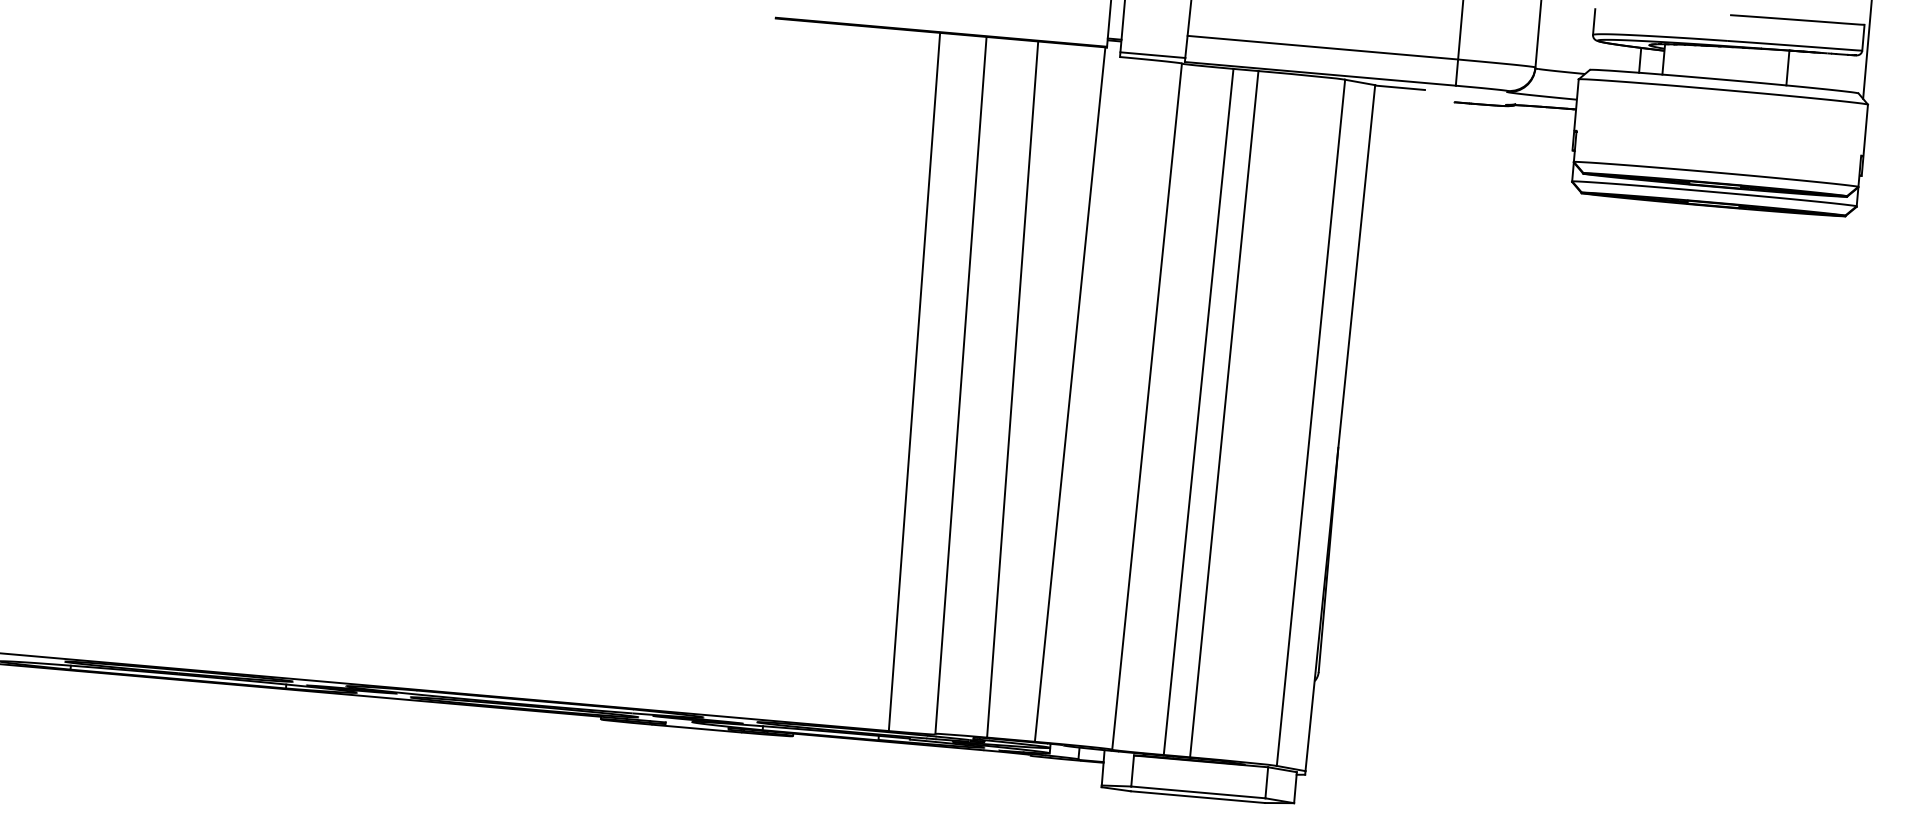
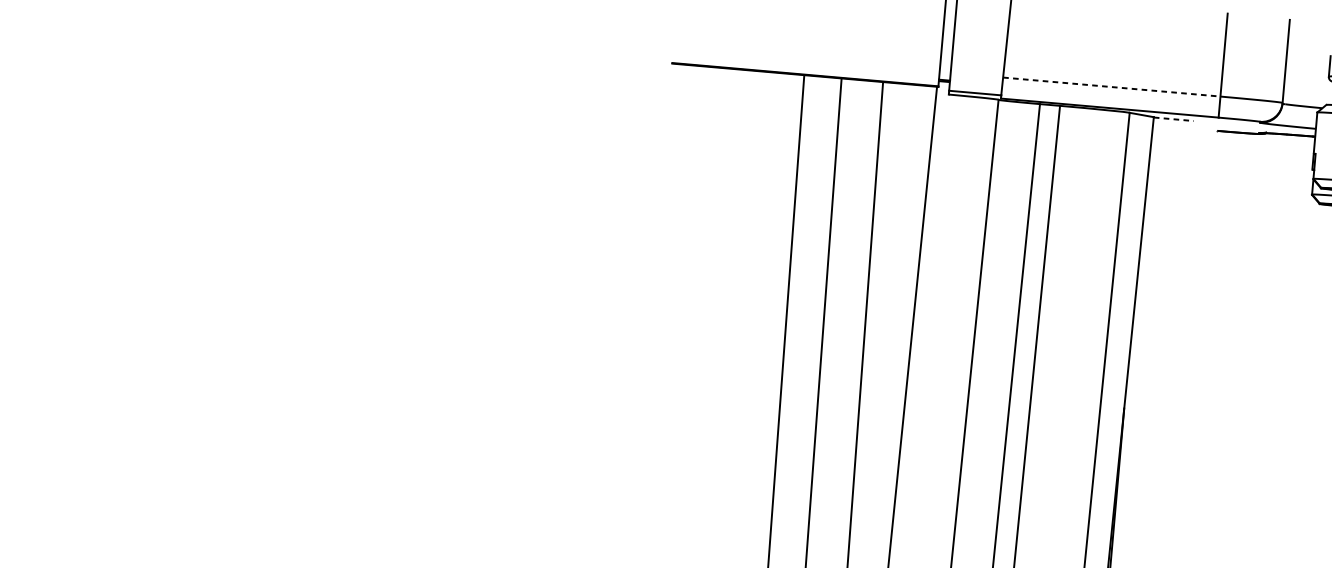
line: (1322, 47) -> (1111, 86), solid -> dashed
line: (1400, 87) -> (1174, 119), solid -> dashed

